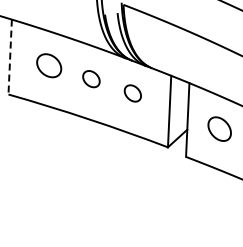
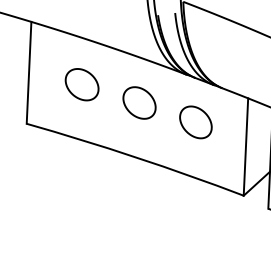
line: (10, 57) -> (29, 73), dashed -> solid
part: (91, 78) -> (139, 102), size x1.43
part: (132, 93) -> (195, 122), size x1.43

